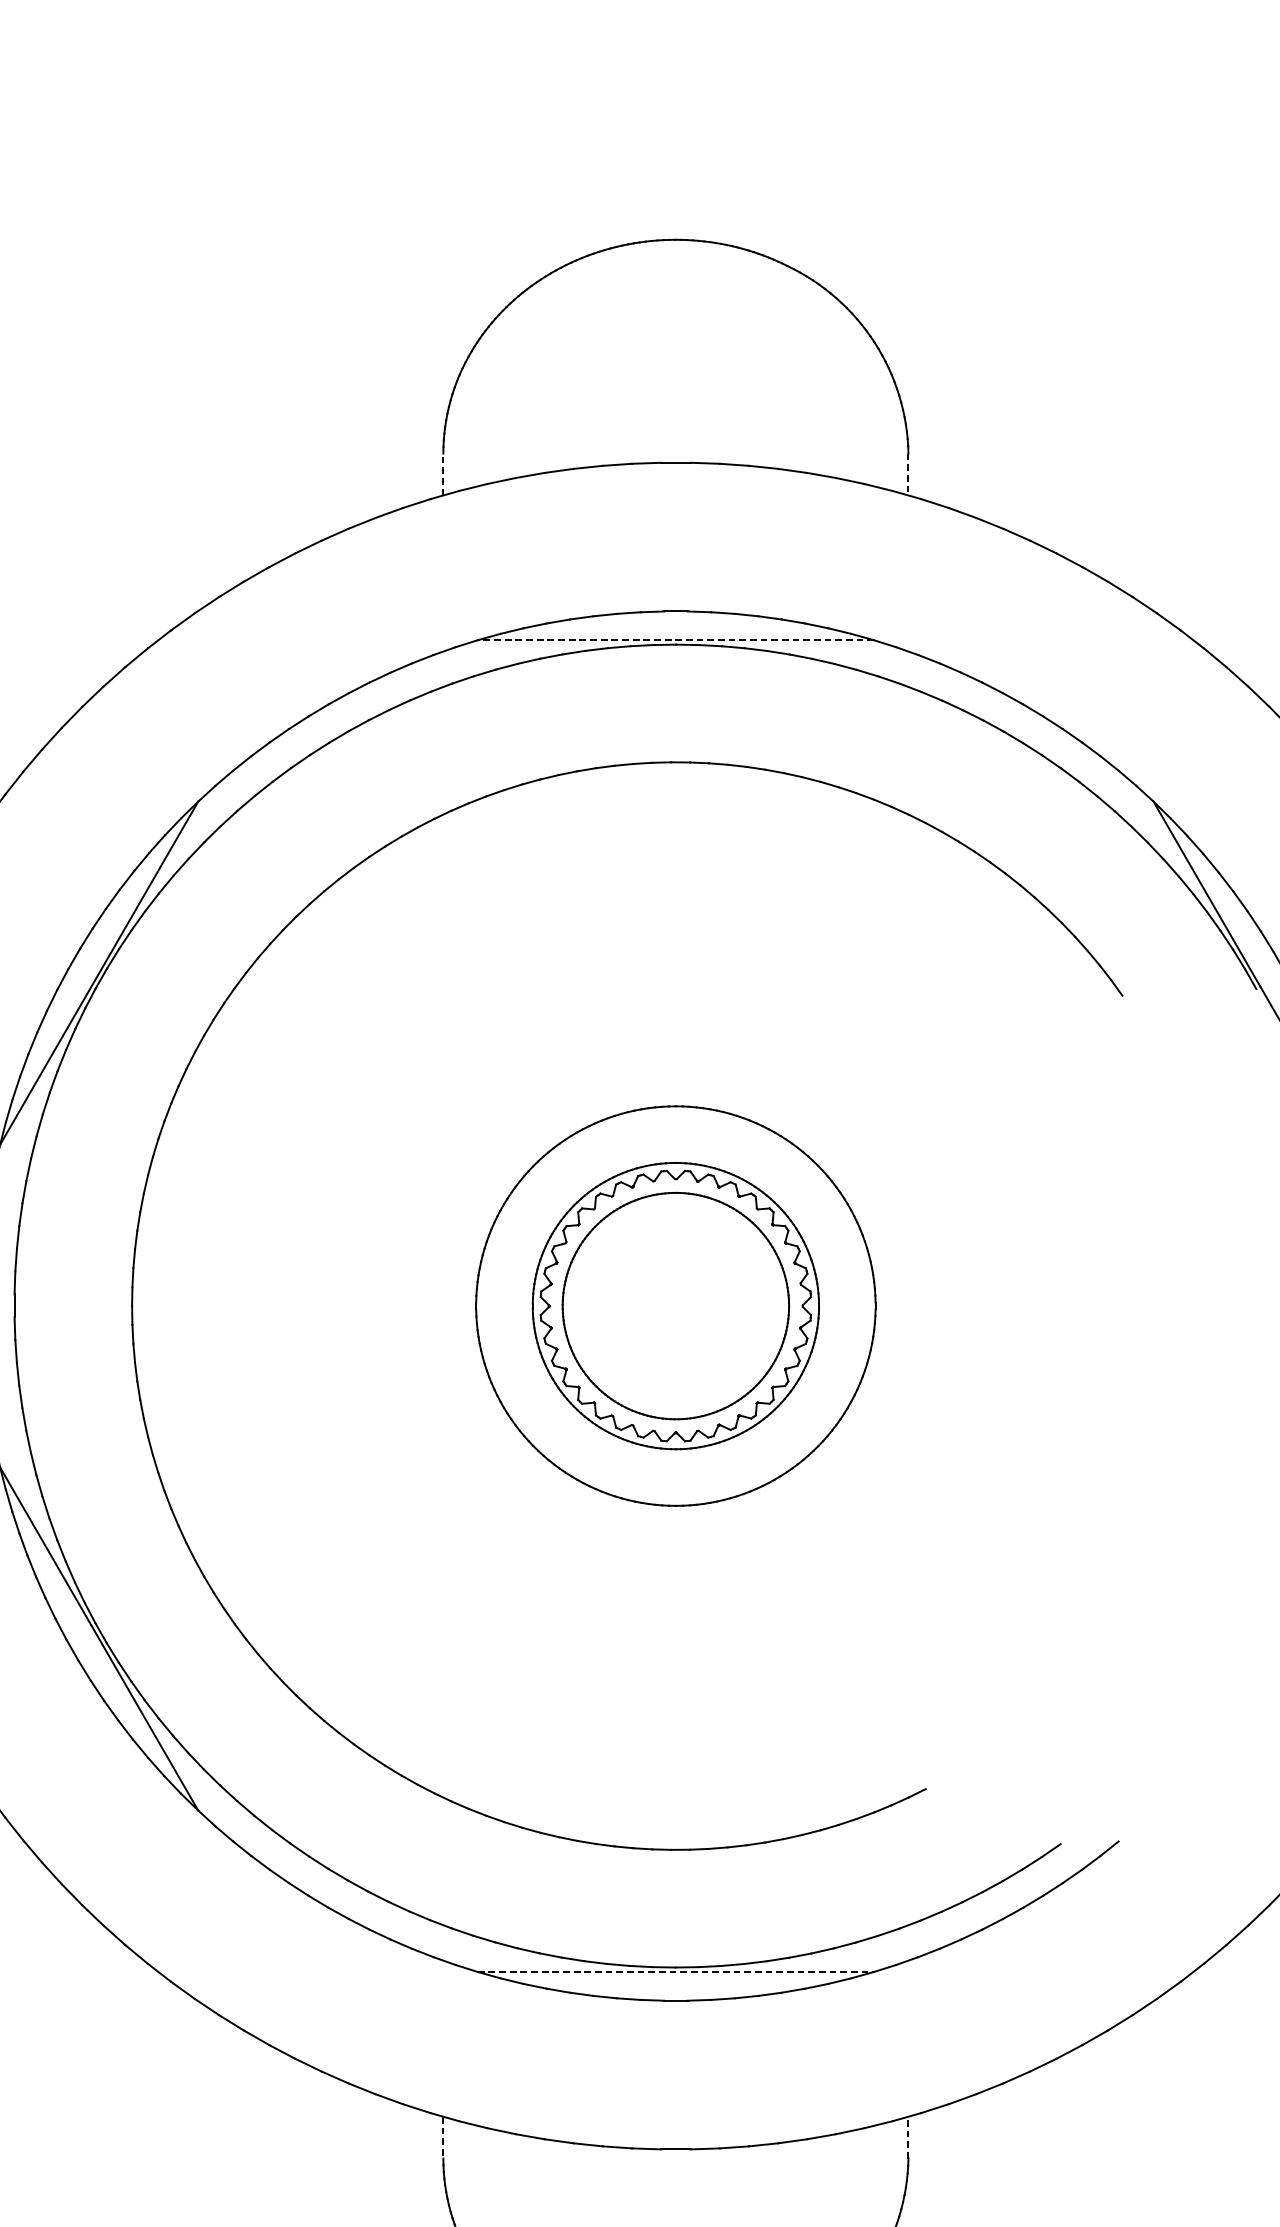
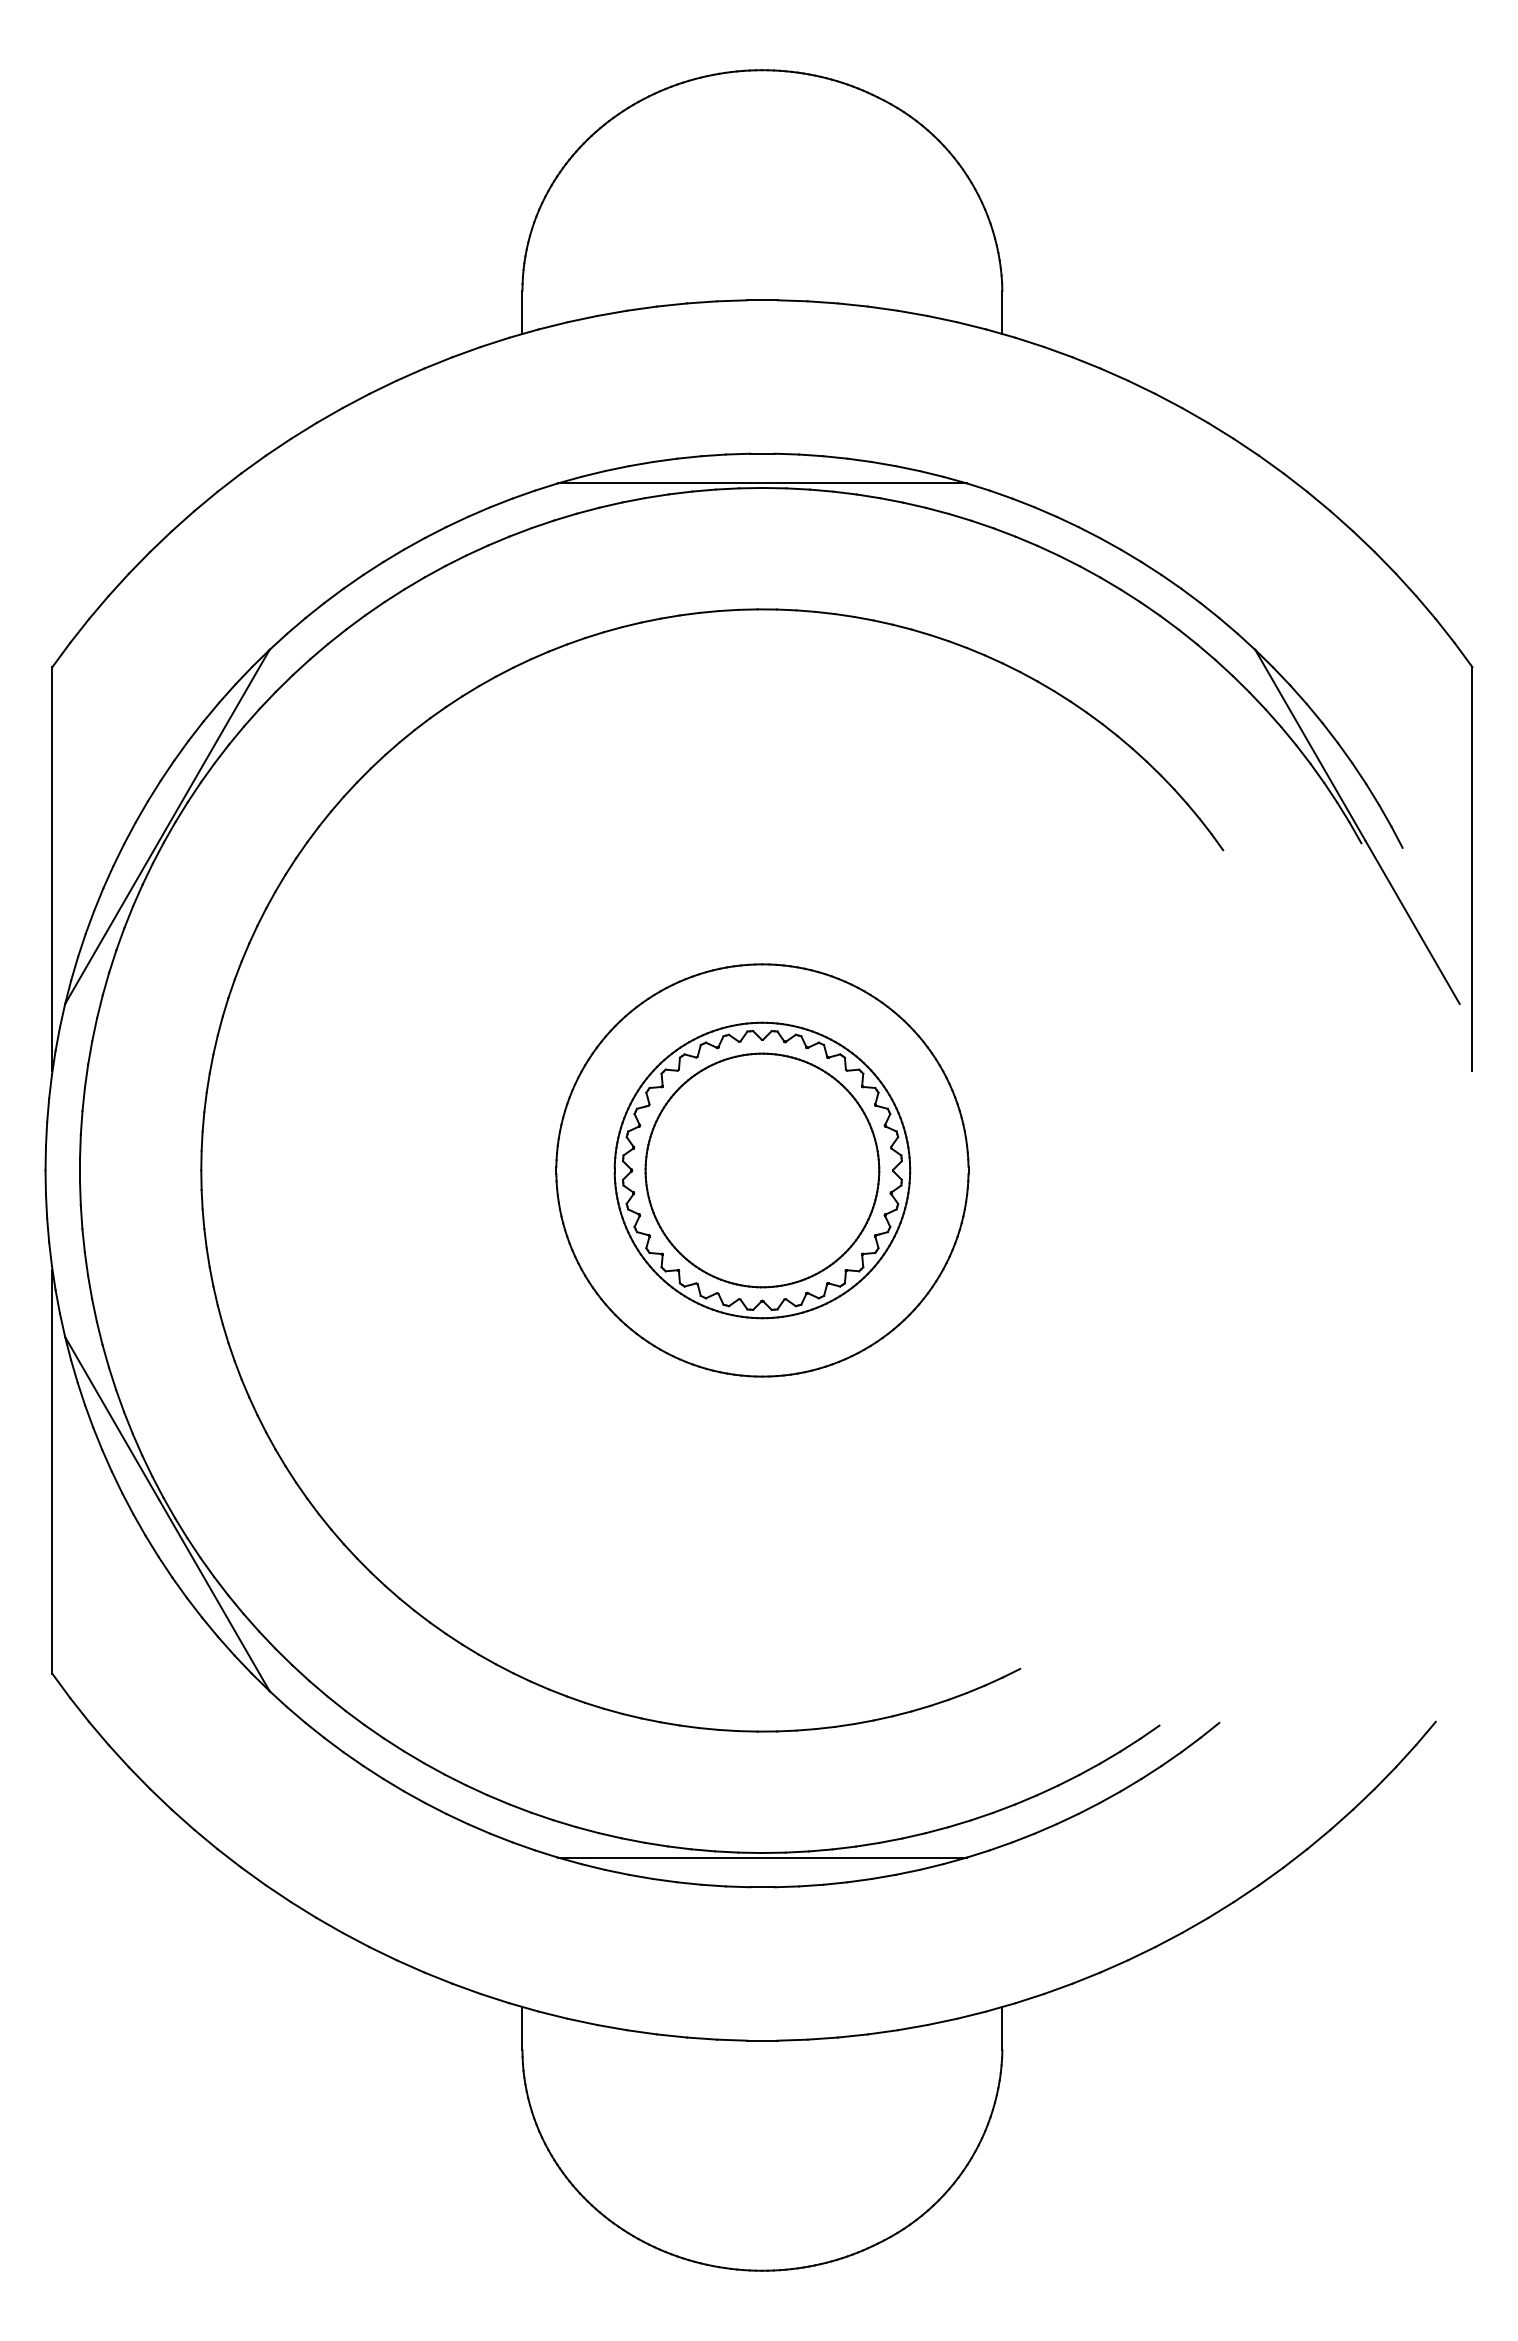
line: (443, 474) -> (522, 312), dashed -> solid
line: (908, 474) -> (1002, 312), dashed -> solid
line: (674, 640) -> (761, 483), dashed -> solid
line: (675, 1971) -> (762, 1857), dashed -> solid
line: (443, 2137) -> (522, 2028), dashed -> solid
line: (908, 2137) -> (1002, 2028), dashed -> solid

